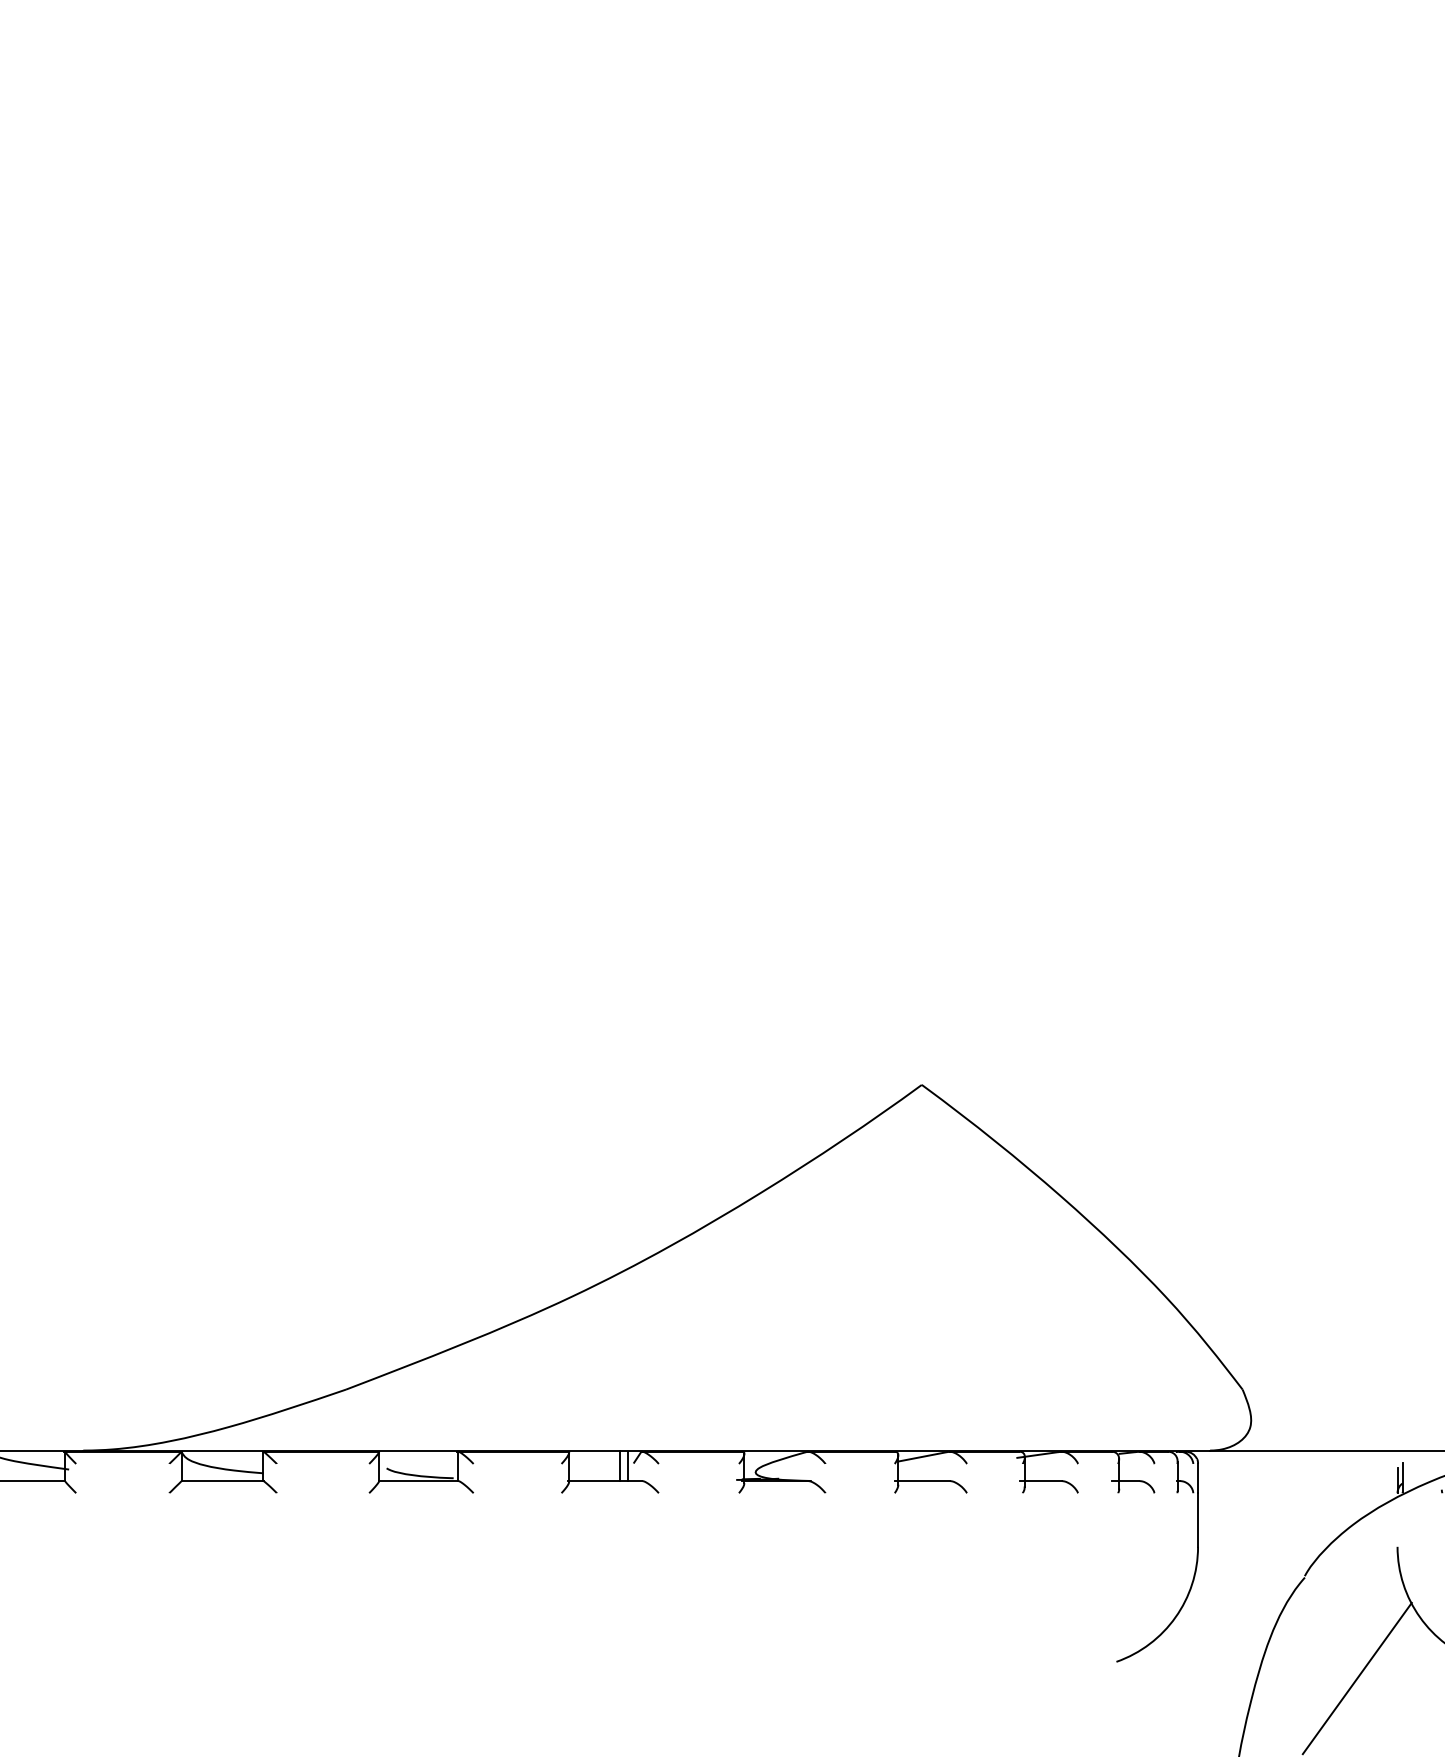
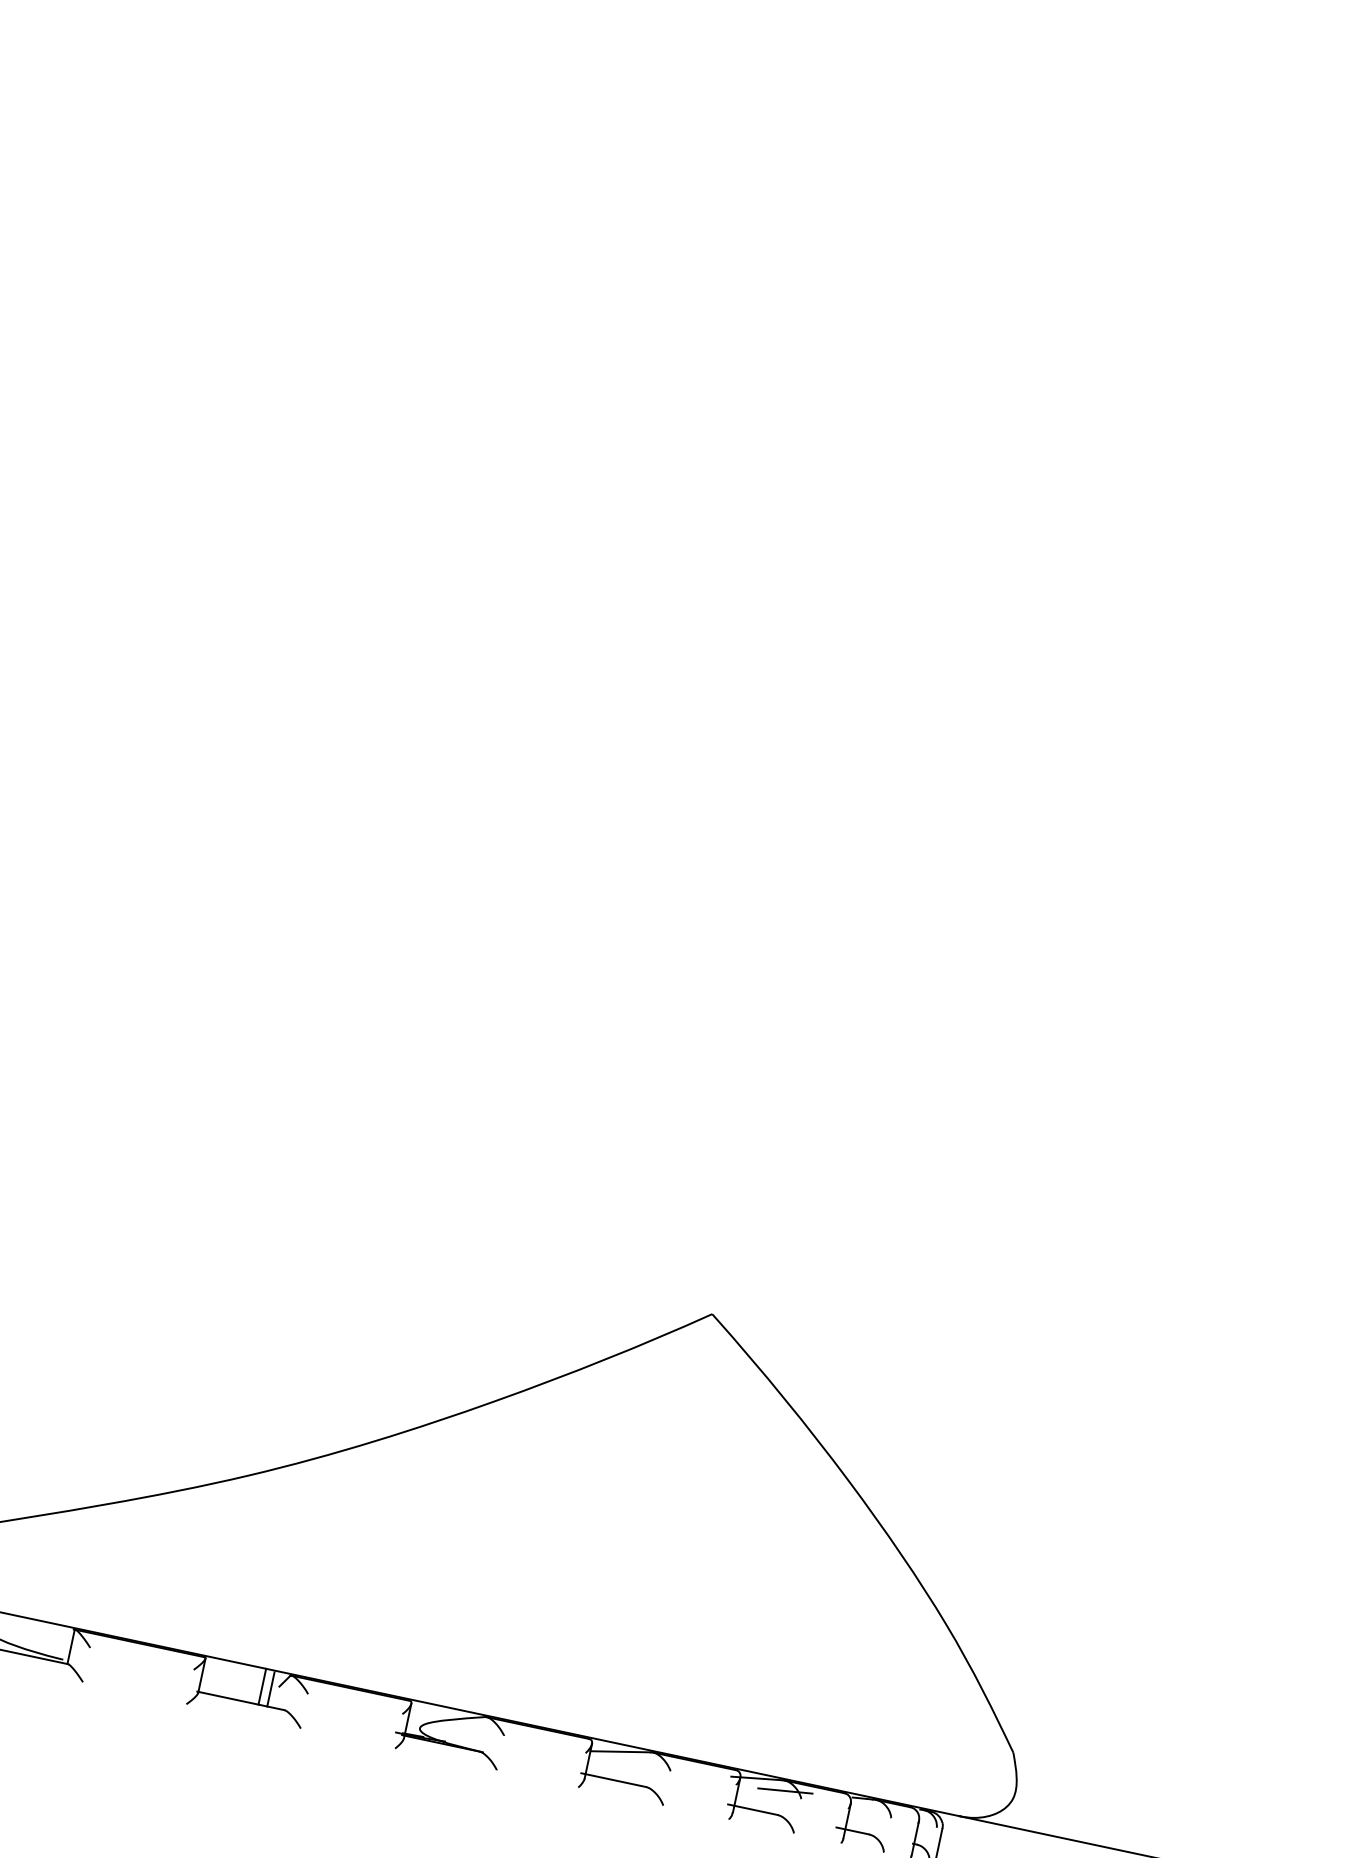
line: (1063, 1459) -> (785, 1790), added

